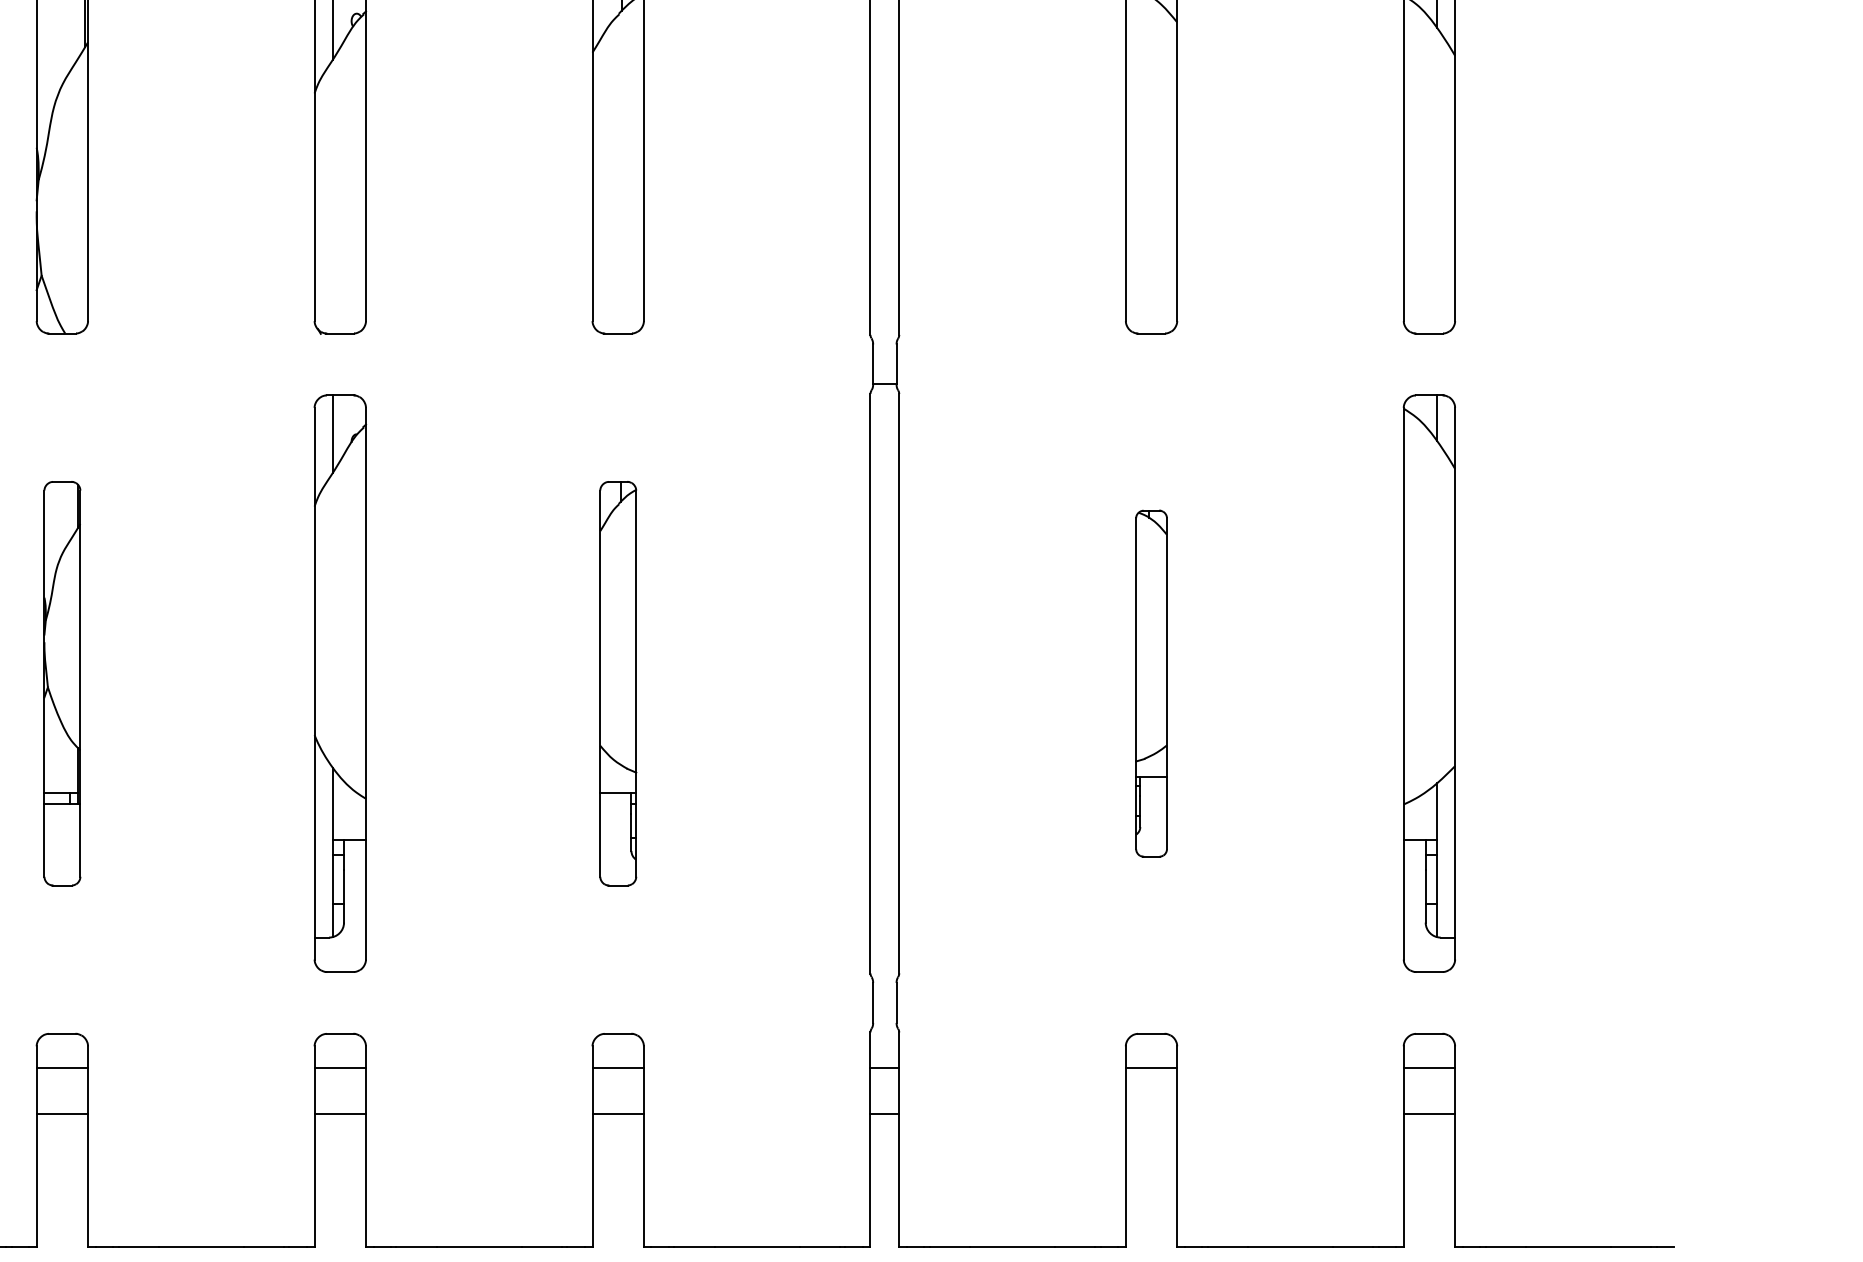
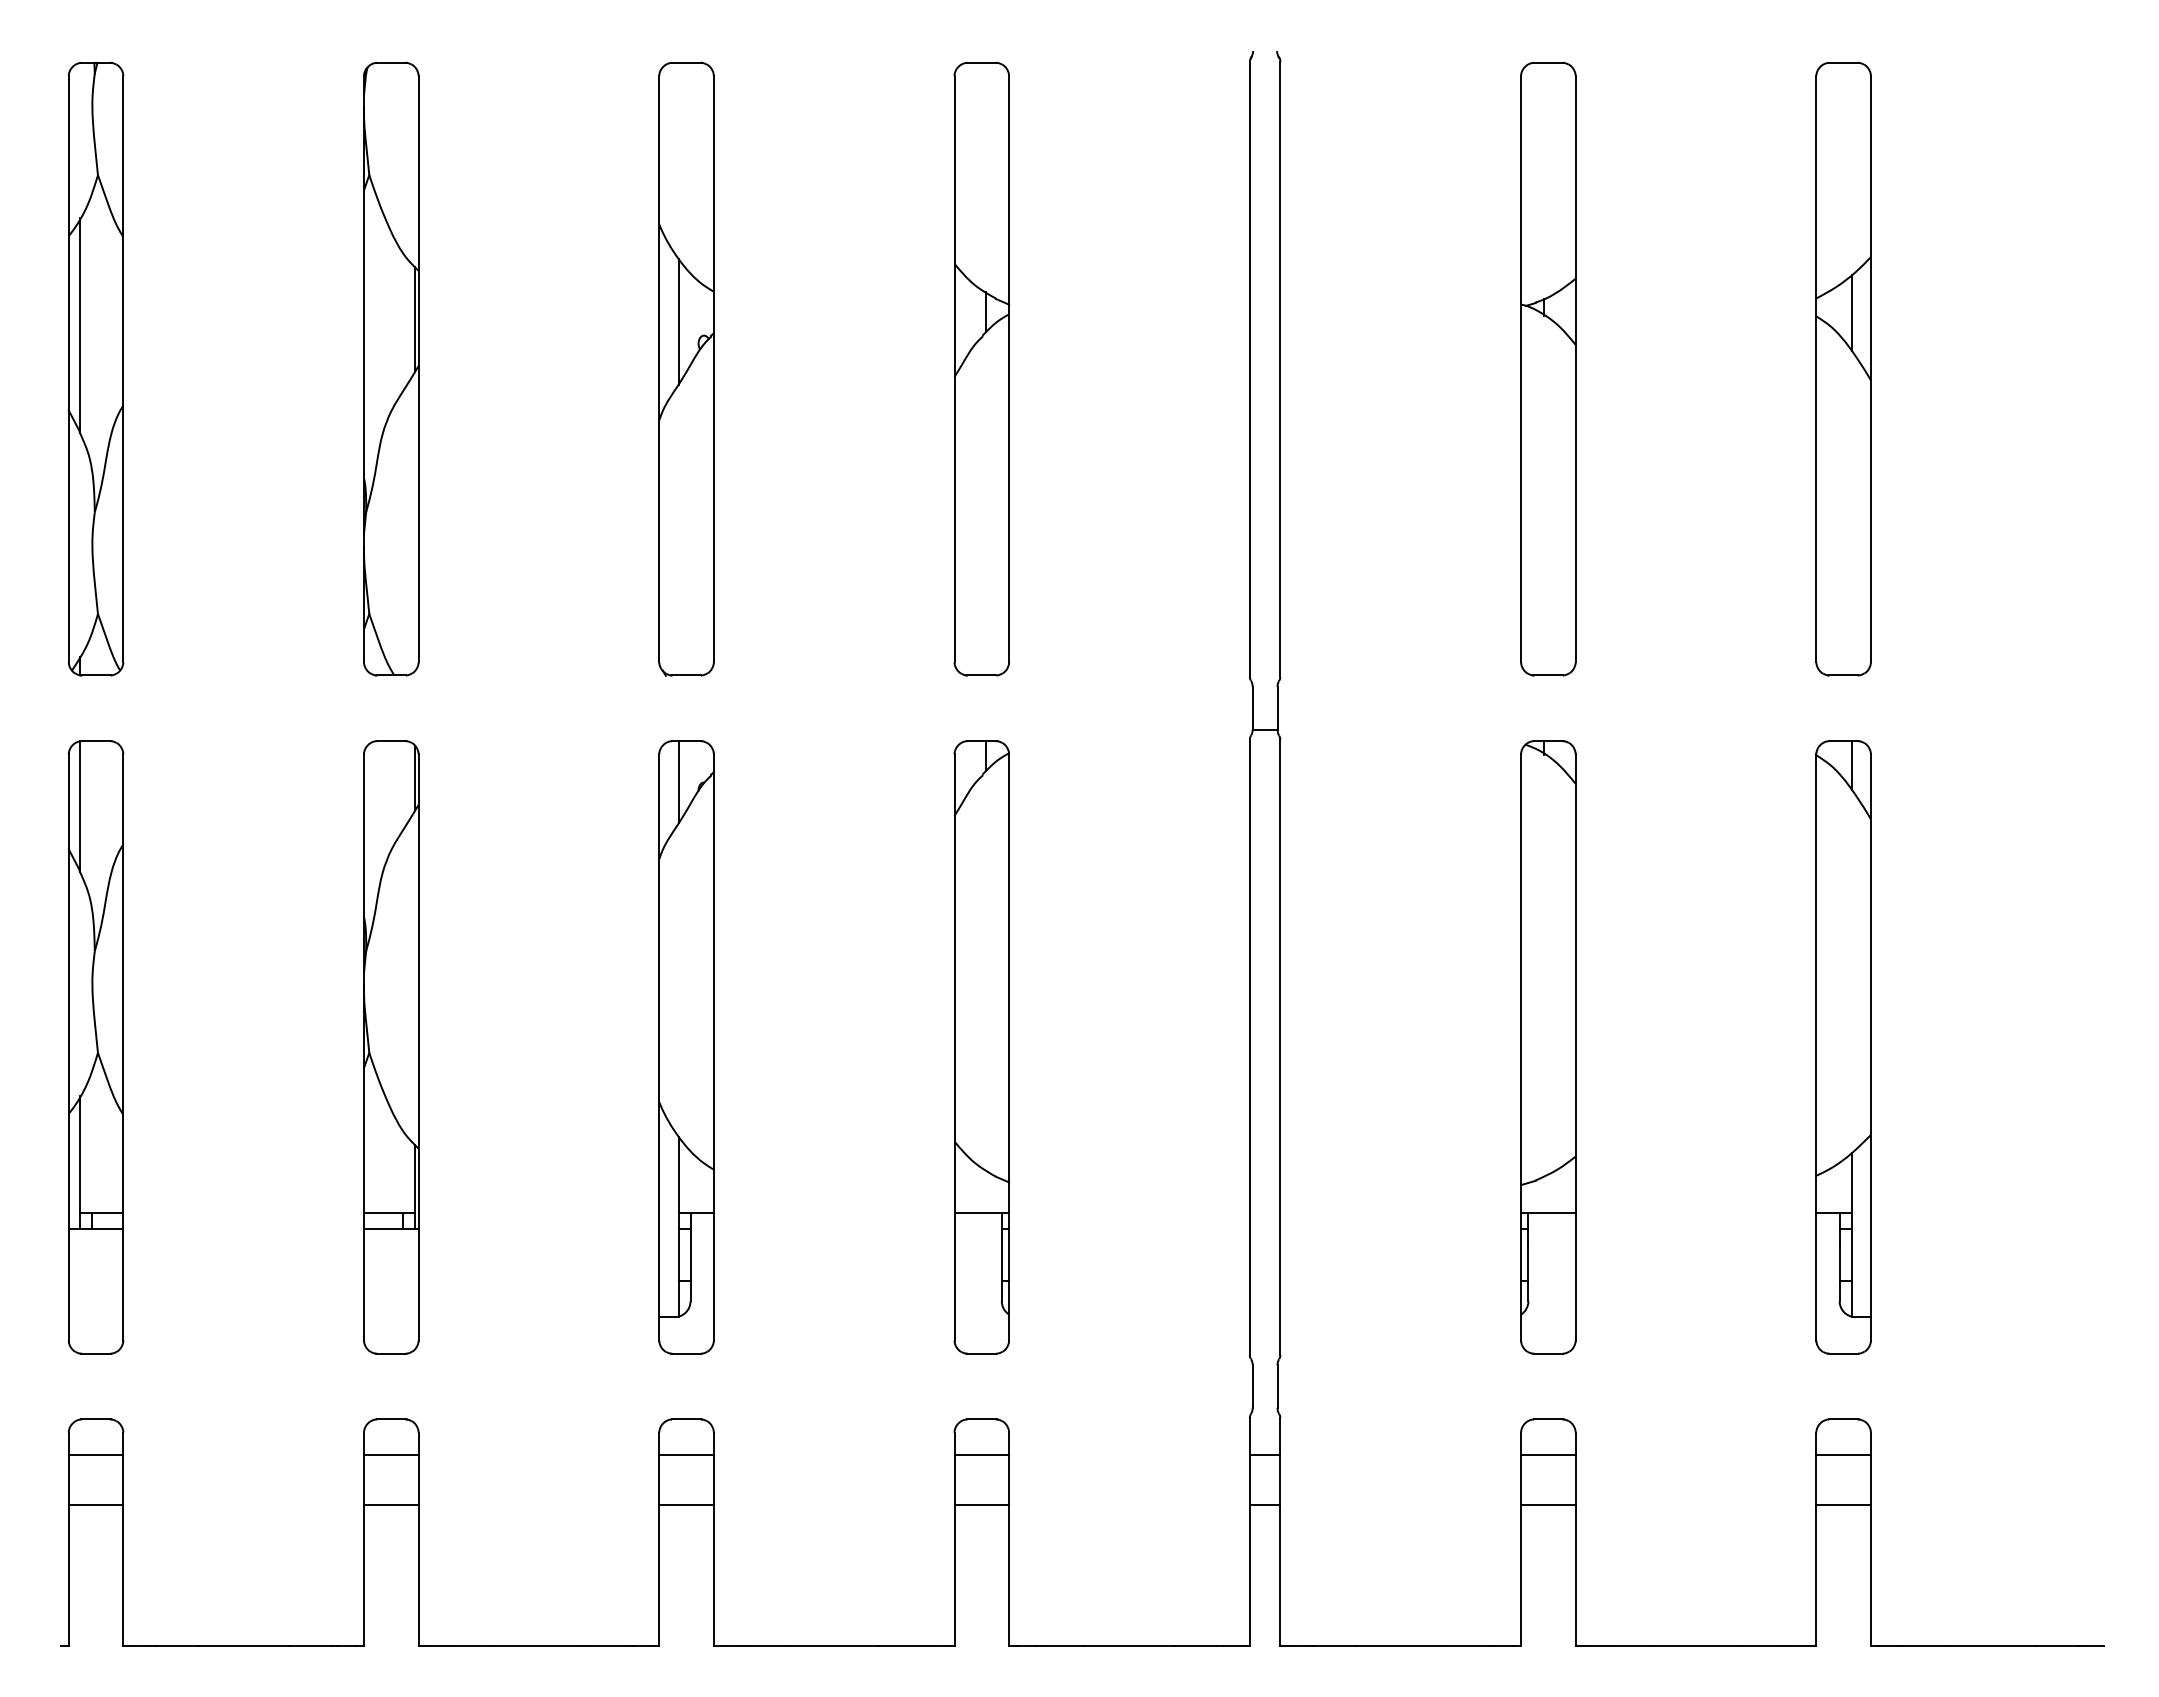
part: (62, 683) -> (391, 1047), size x1.43
part: (617, 683) -> (981, 1047), size x1.43
part: (1151, 683) -> (1548, 1047), size x1.67
line: (1151, 1113) -> (1548, 1504), added

